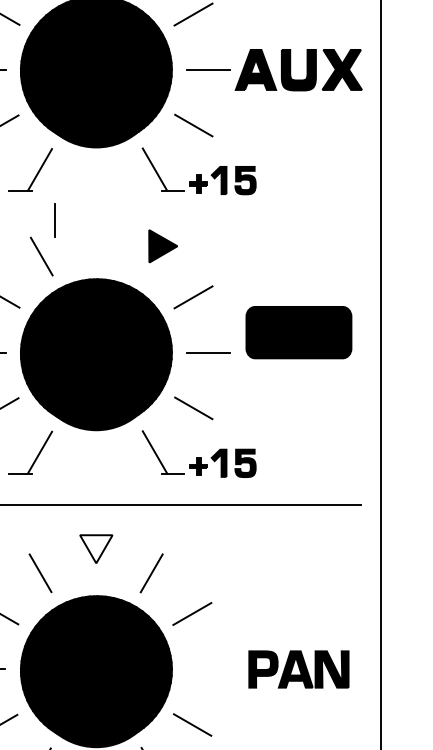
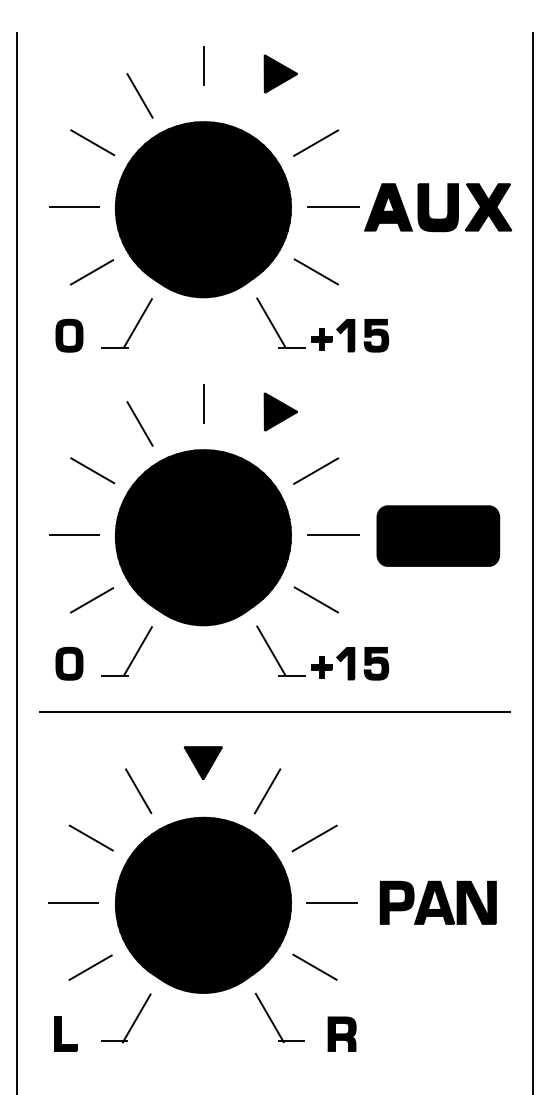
line: (54, 220) -> (203, 403), moved
part: (299, 332) -> (438, 535), moved
fill: (96, 549) -> (203, 763), added
line: (206, 669) -> (331, 902), added

